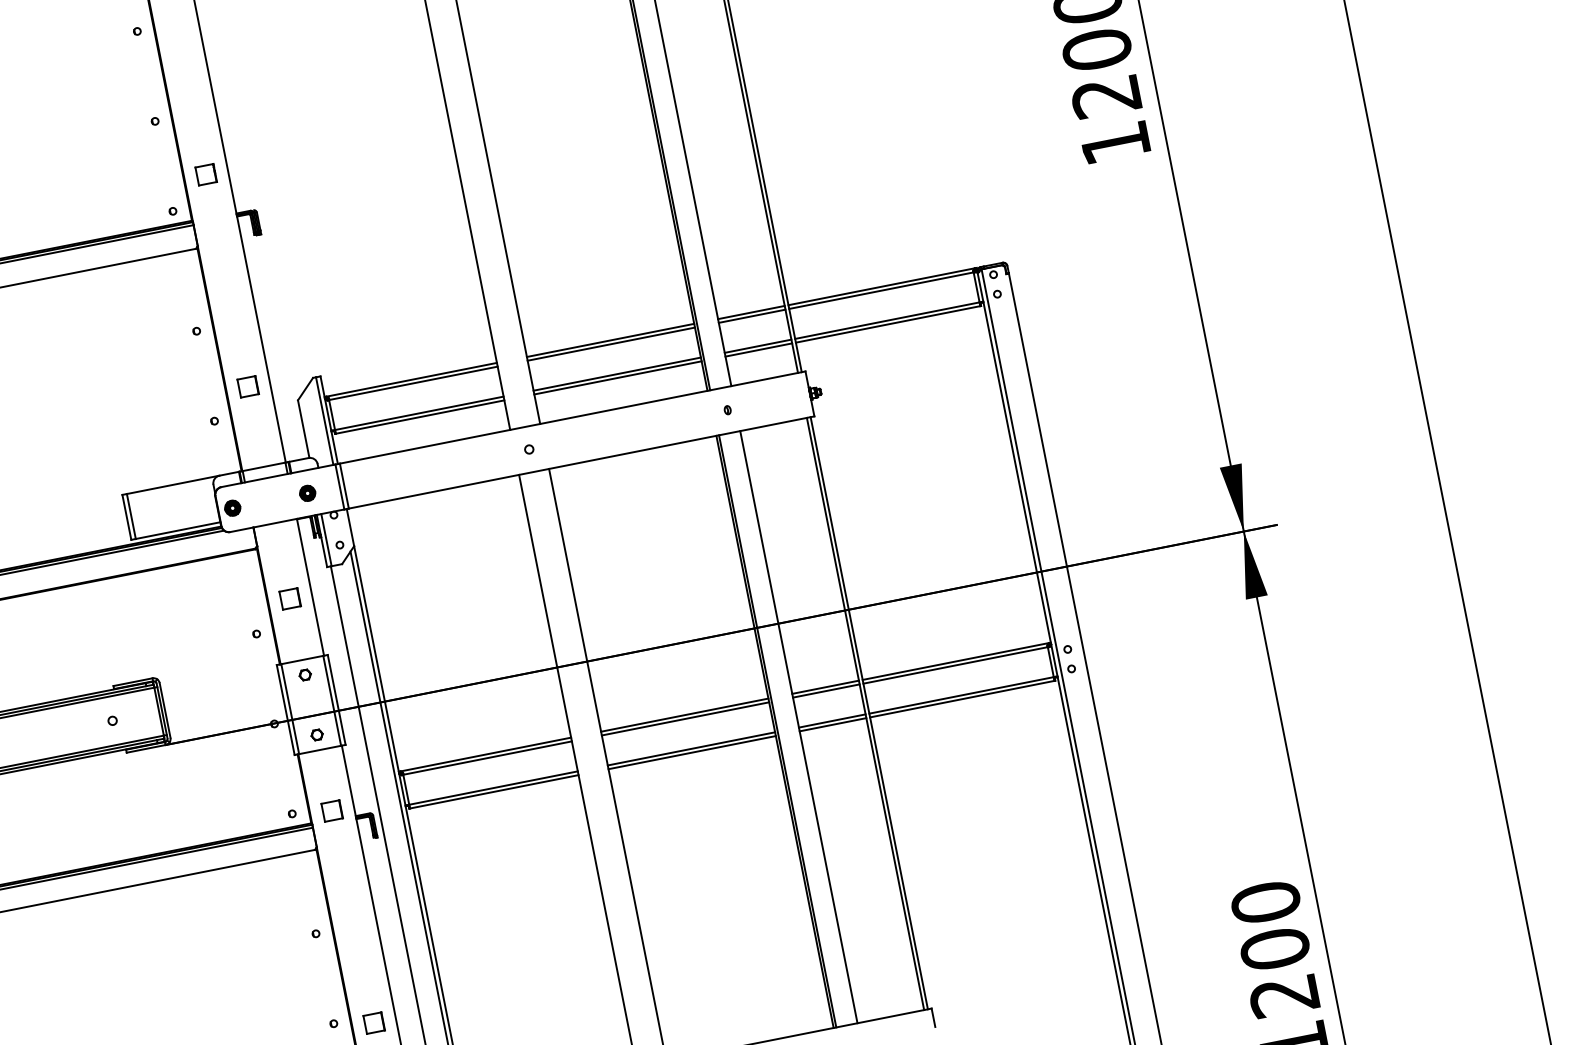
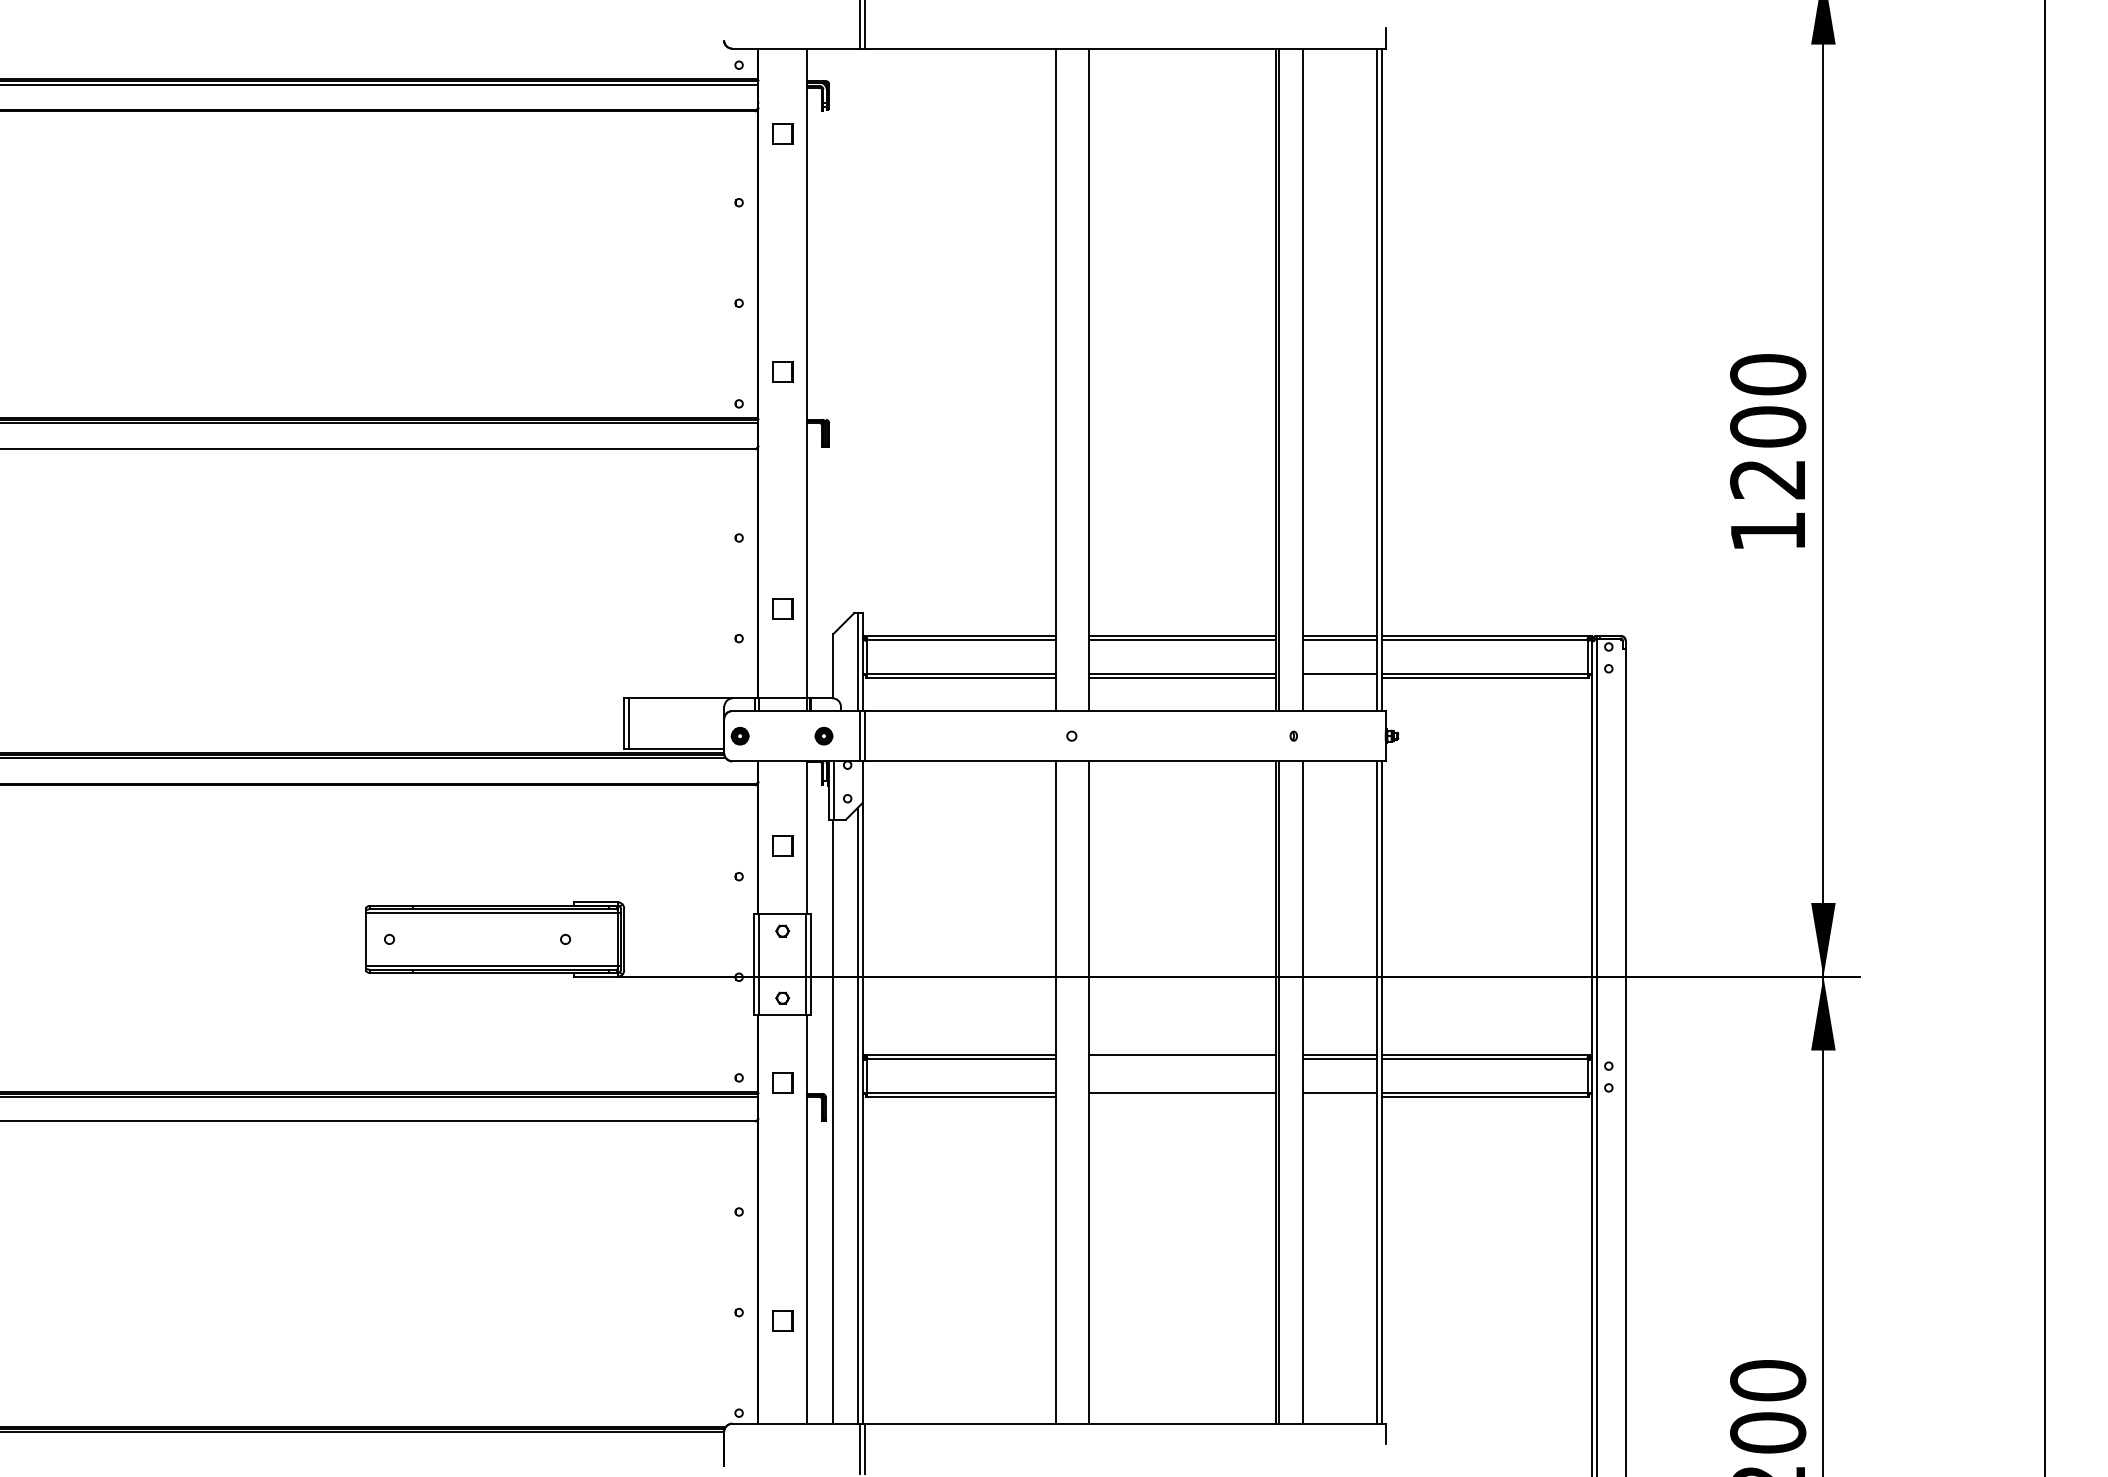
line: (758, 350) -> (1339, 678), removed
line: (685, 718) -> (1182, 1059), removed
line: (832, 725) -> (1339, 1097), removed
line: (692, 752) -> (1182, 1097), removed

